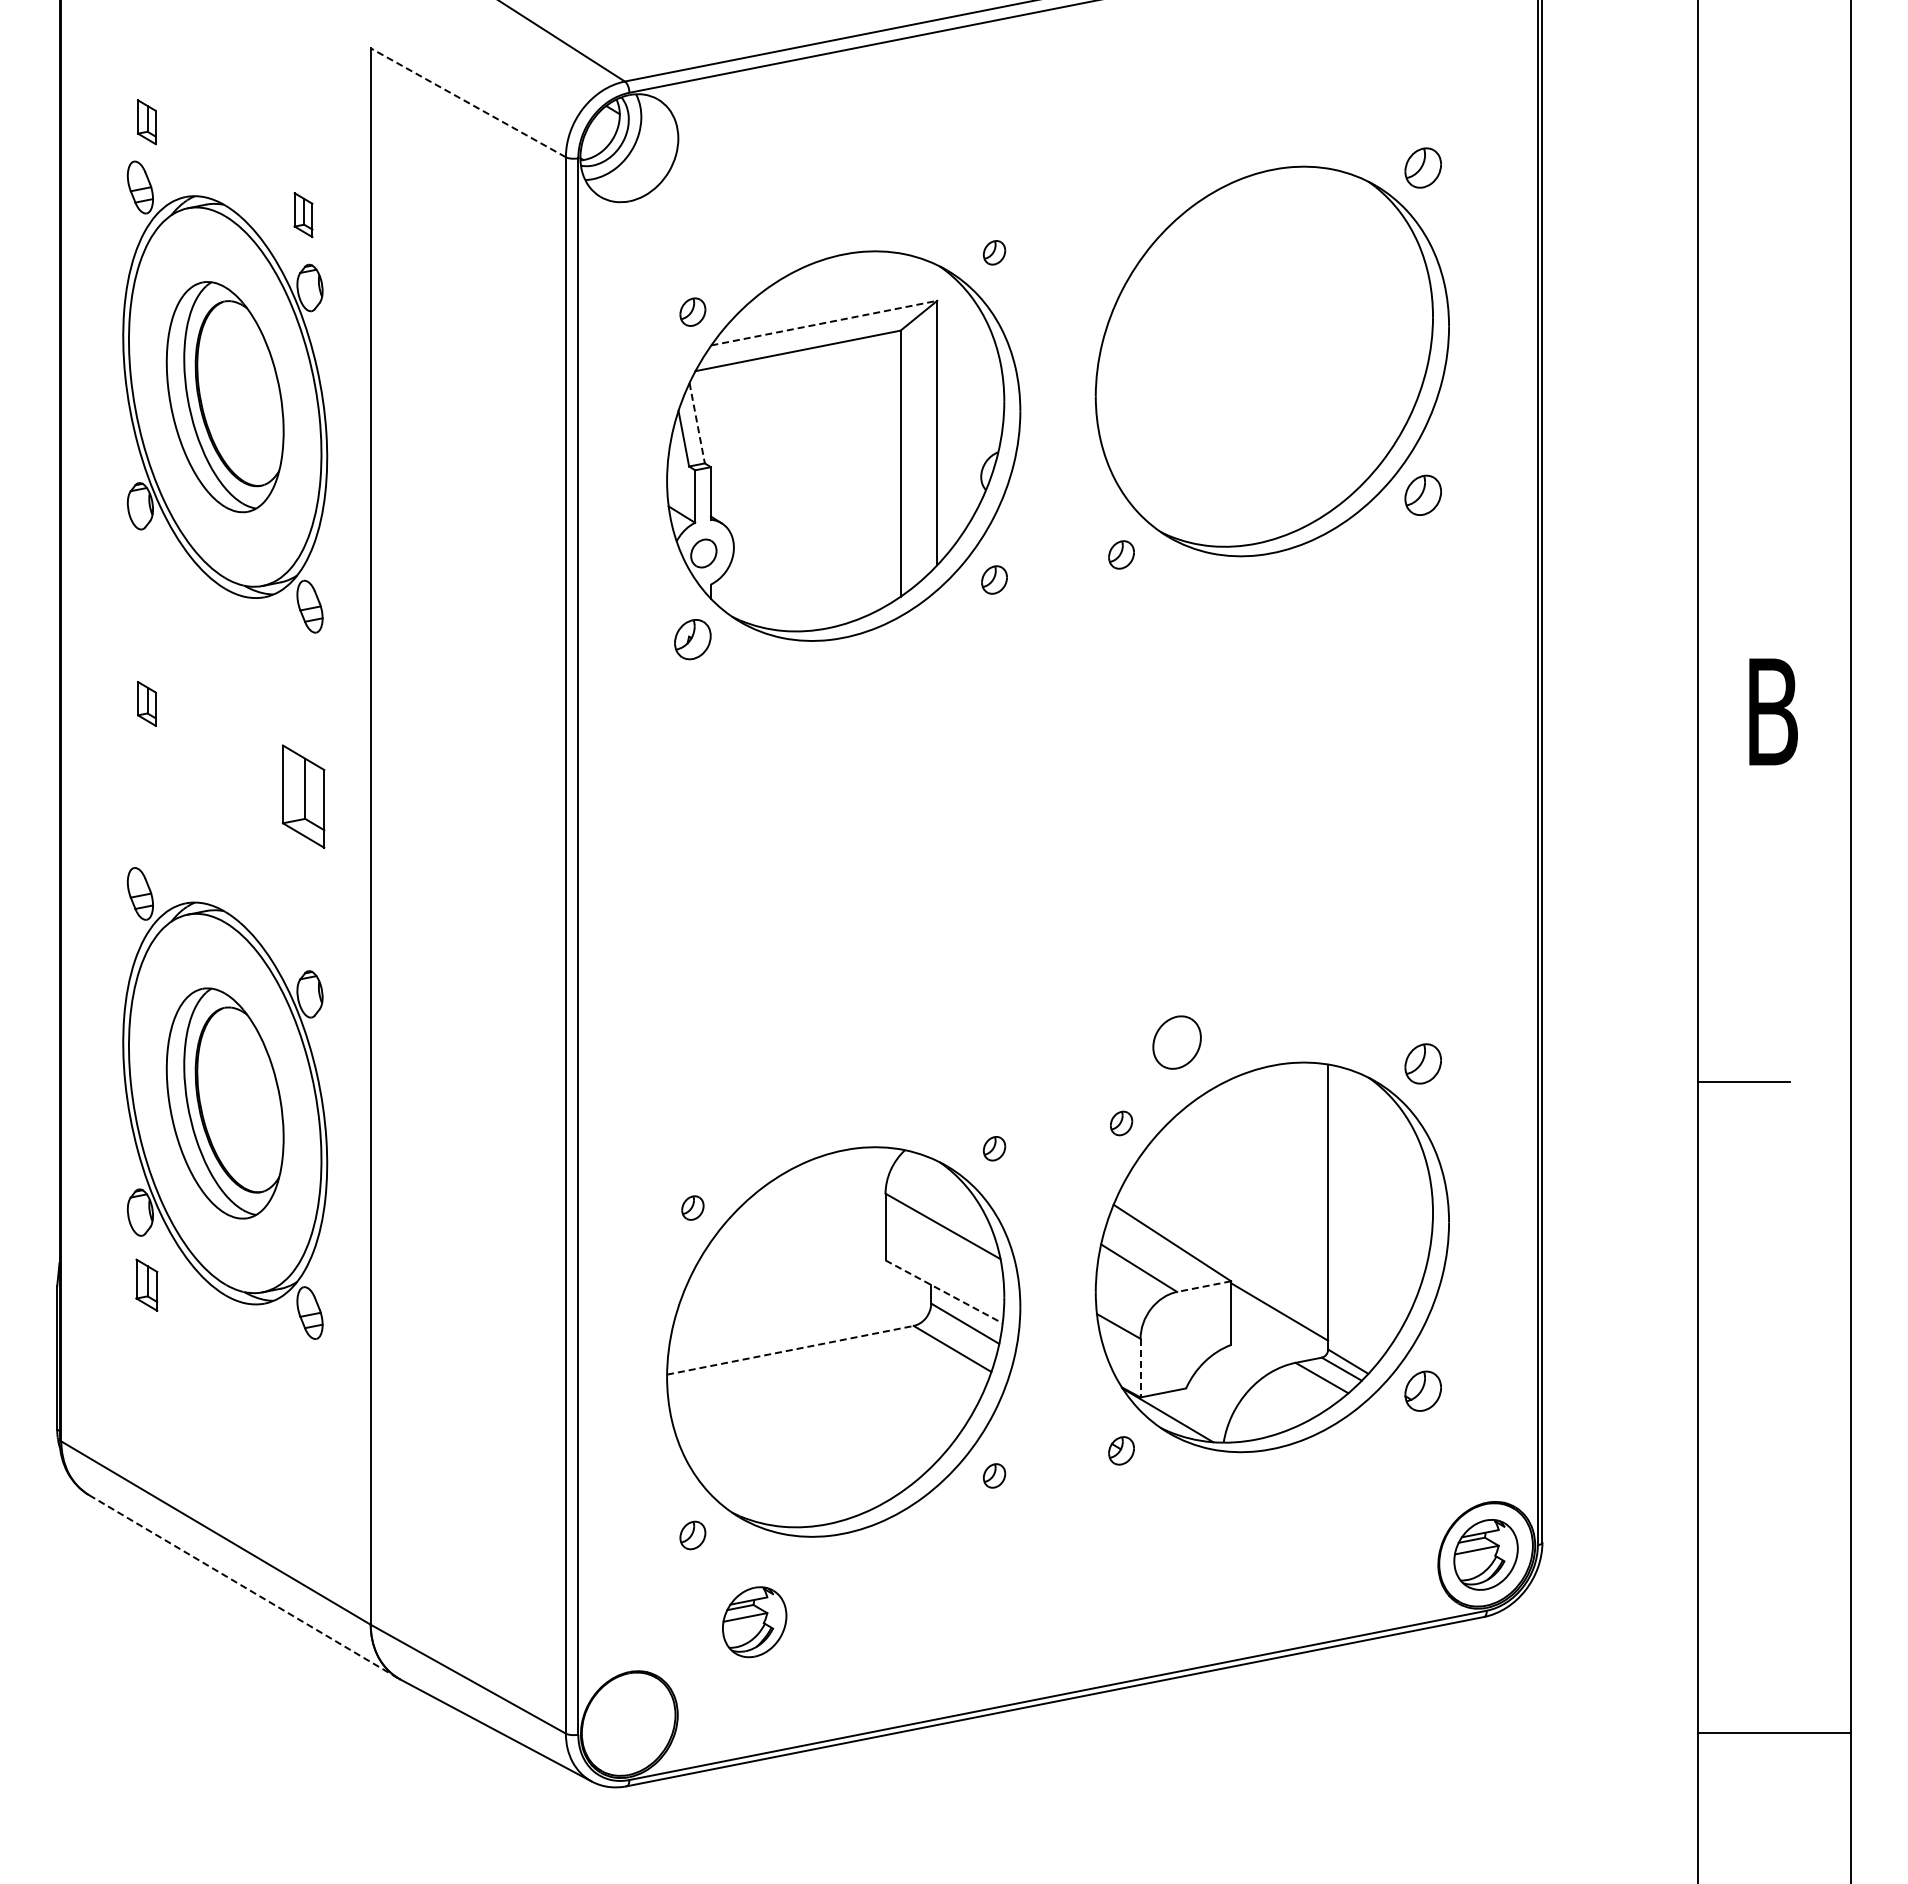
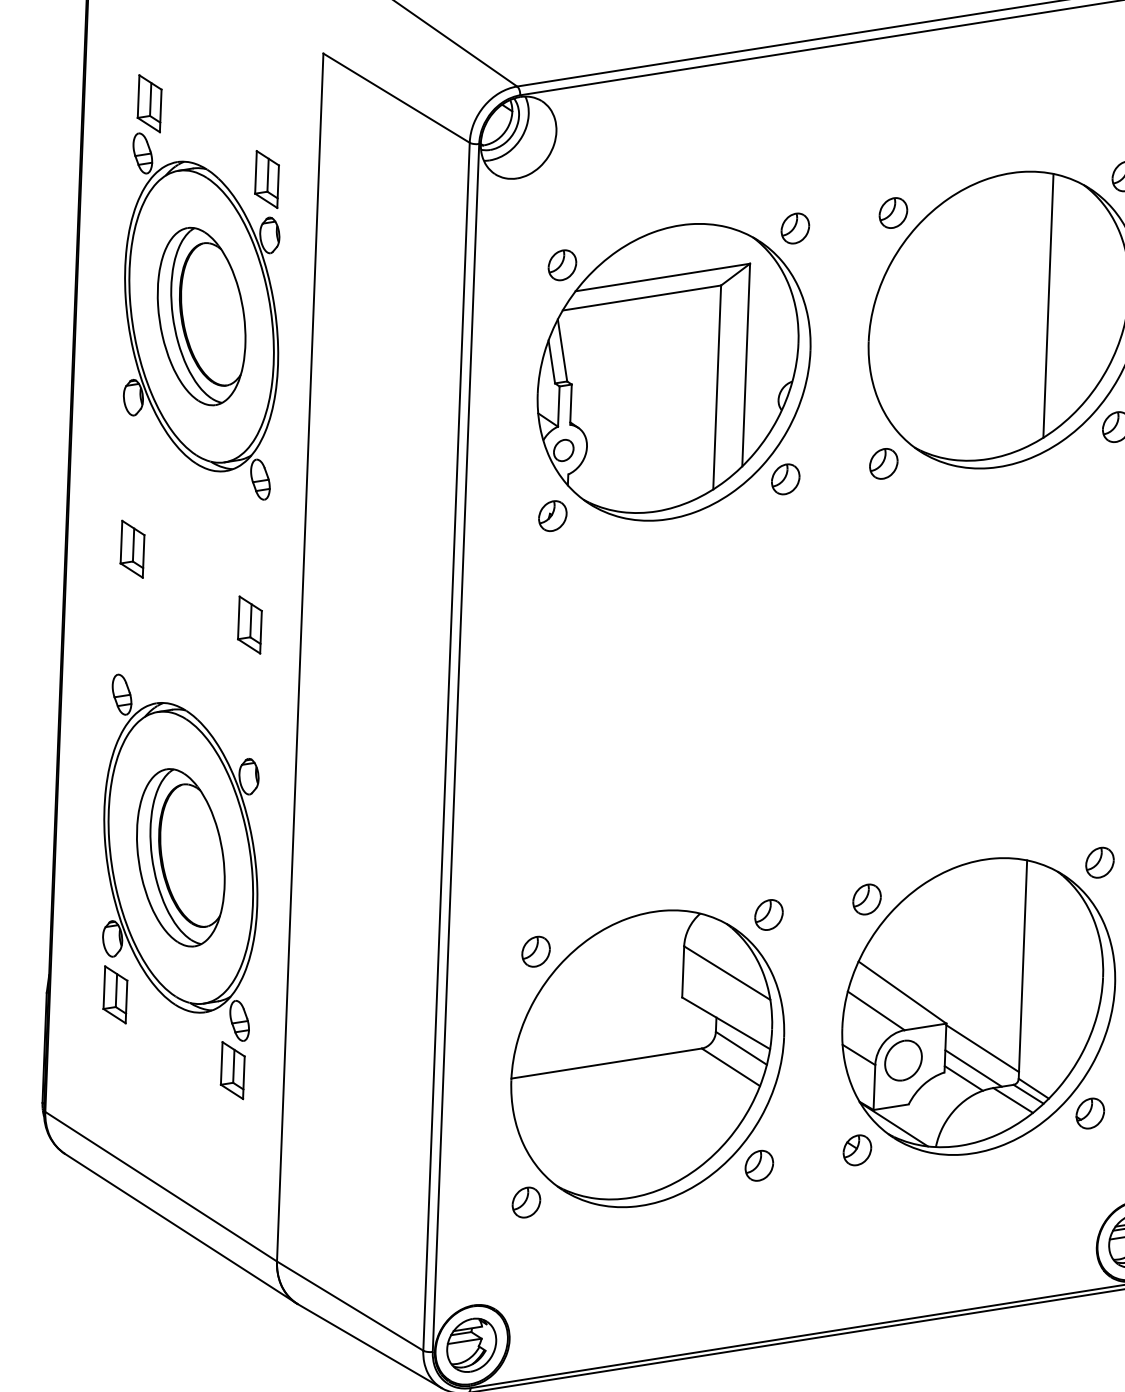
line: (468, 102) -> (396, 97), dashed -> solid
part: (146, 121) -> (149, 103), size x1.67
part: (303, 214) -> (266, 178), size x1.67
part: (1121, 227) -> (893, 212), added
part: (994, 252) -> (795, 228), size x1.67
part: (692, 311) -> (562, 264), size x1.43
line: (824, 323) -> (662, 277), dashed -> solid
line: (1328, 340) -> (1048, 305), added
line: (697, 423) -> (562, 350), dashed -> solid
part: (1121, 554) -> (883, 463), size x1.43
part: (994, 579) -> (785, 478), size x1.43
part: (146, 703) -> (132, 549), size x1.67
part: (303, 796) -> (249, 624), size x0.71
part: (1176, 1042) -> (903, 1060), moved
part: (1121, 1123) -> (867, 899), size x1.67
part: (994, 1148) -> (768, 914), size x1.67
part: (692, 1207) -> (535, 951), size x1.67
part: (146, 1284) -> (115, 994), size x1.43
line: (1204, 1286) -> (925, 1026), dashed -> solid
line: (944, 1291) -> (726, 1023), dashed -> solid
line: (1268, 1338) -> (973, 1068), added
line: (790, 1350) -> (606, 1063), dashed -> solid
line: (1256, 1351) -> (963, 1078), added
line: (1140, 1368) -> (874, 1087), dashed -> solid
part: (303, 1377) -> (232, 1070), added
part: (1121, 1450) -> (857, 1150), size x1.43
part: (994, 1475) -> (759, 1165), size x1.67
part: (692, 1535) -> (526, 1202), size x1.43
line: (243, 1586) -> (180, 1228), dashed -> solid
part: (754, 1622) -> (471, 1345), moved

